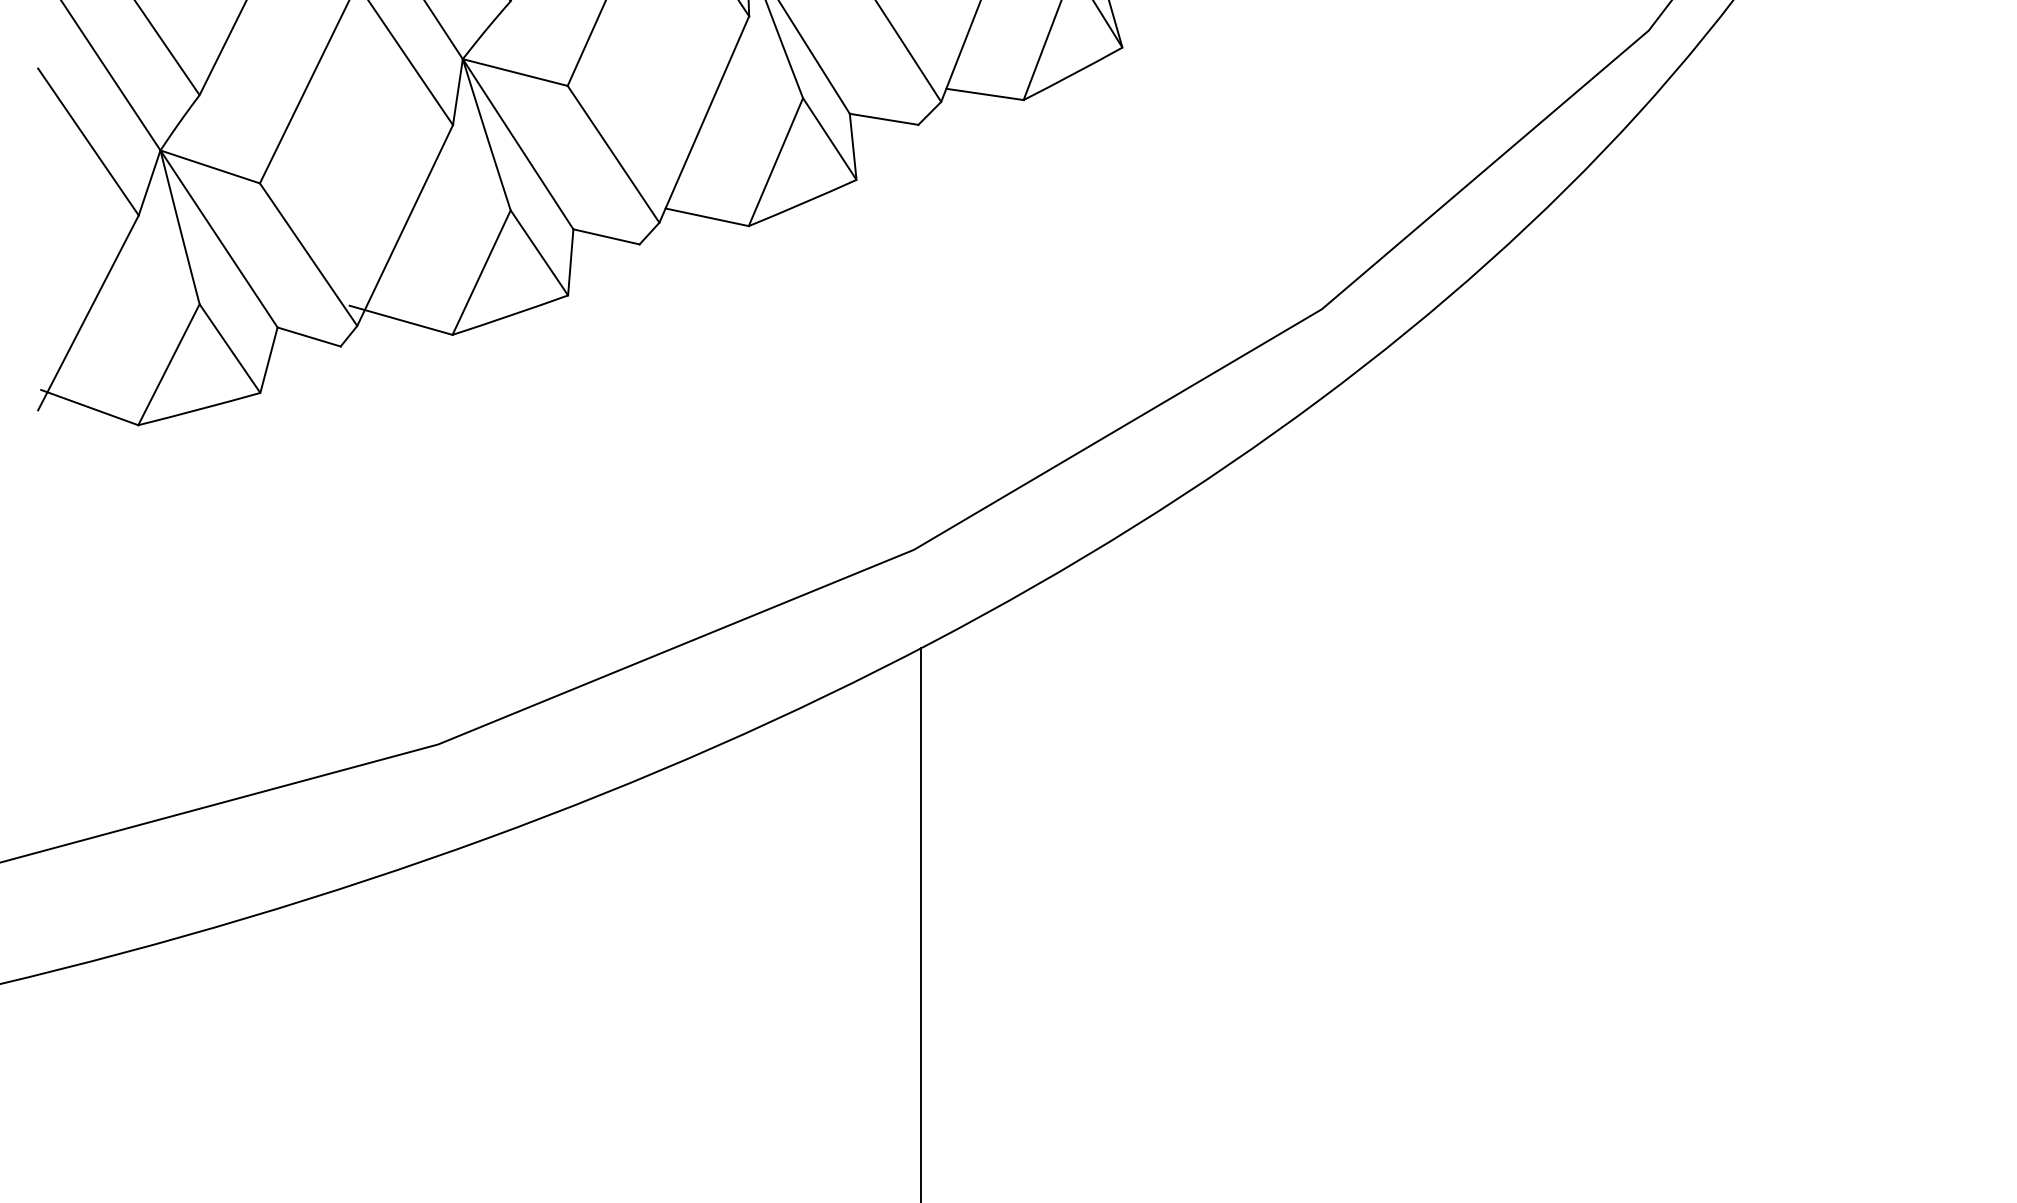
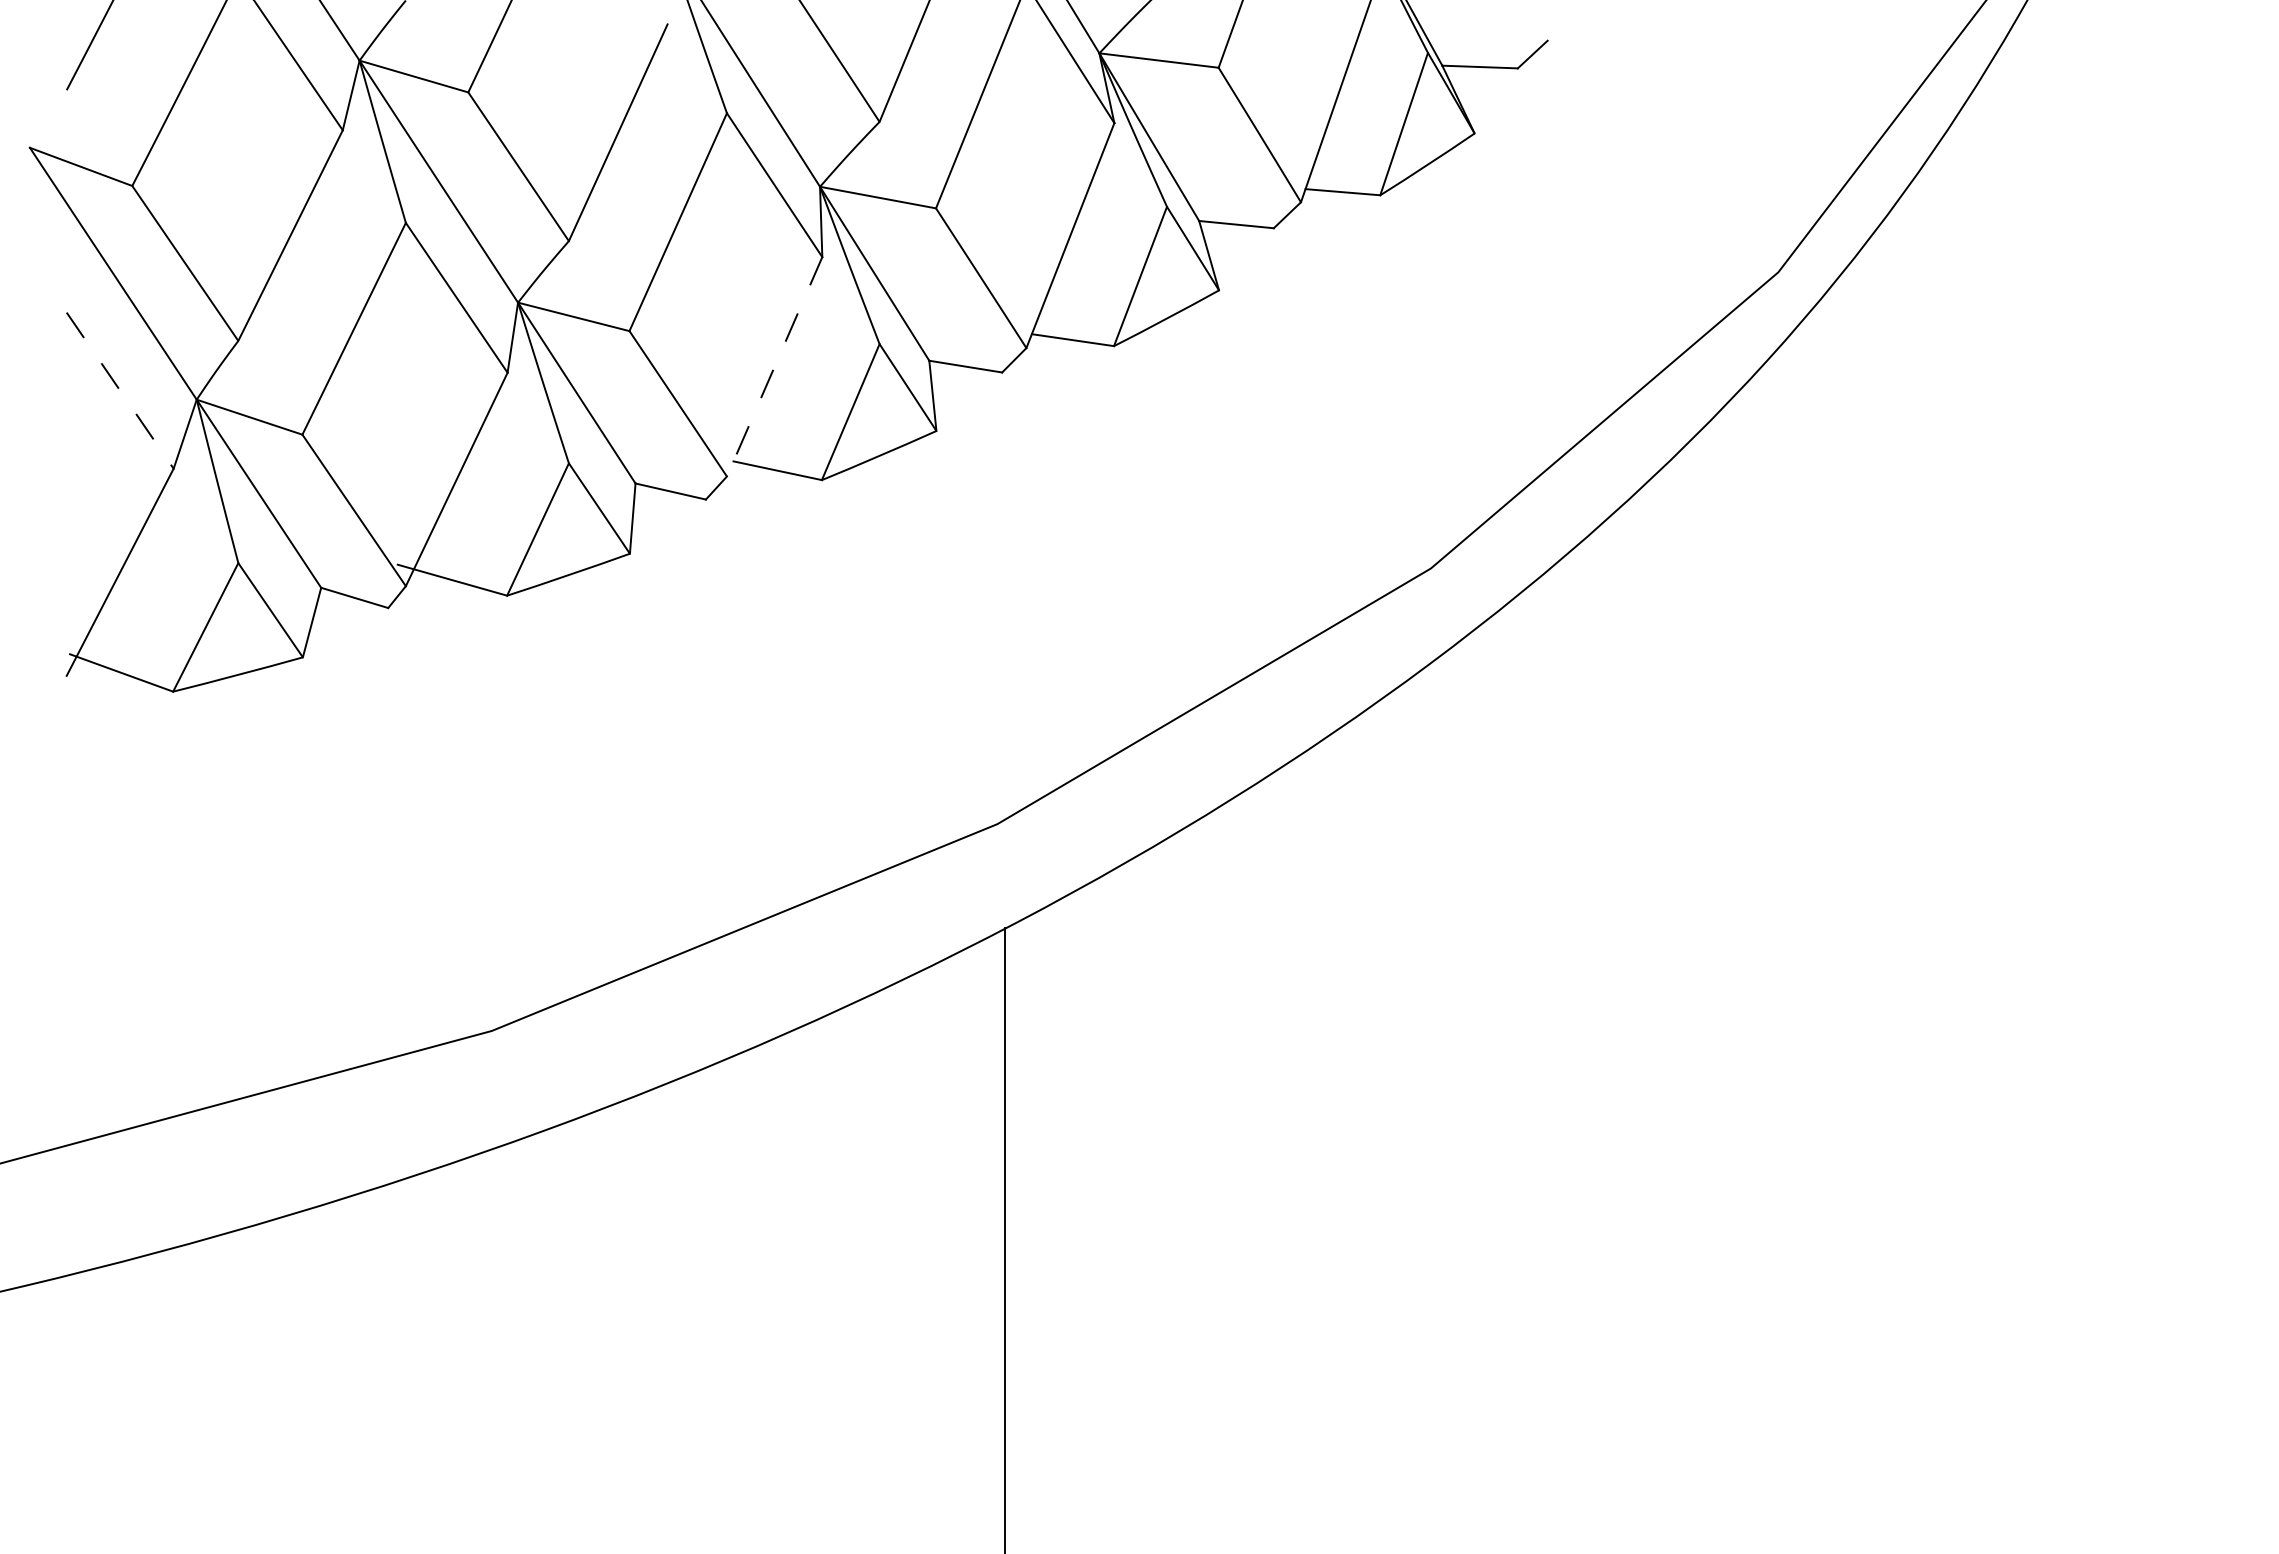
line: (704, 119) -> (774, 366), solid -> dashed
line: (88, 141) -> (120, 390), solid -> dashed

